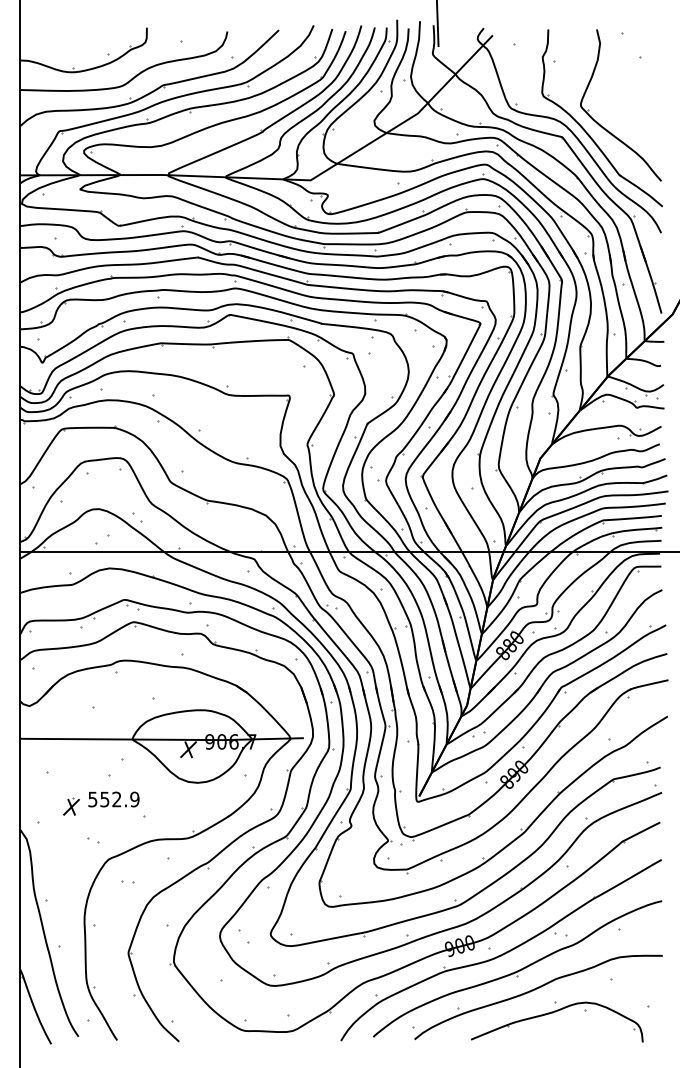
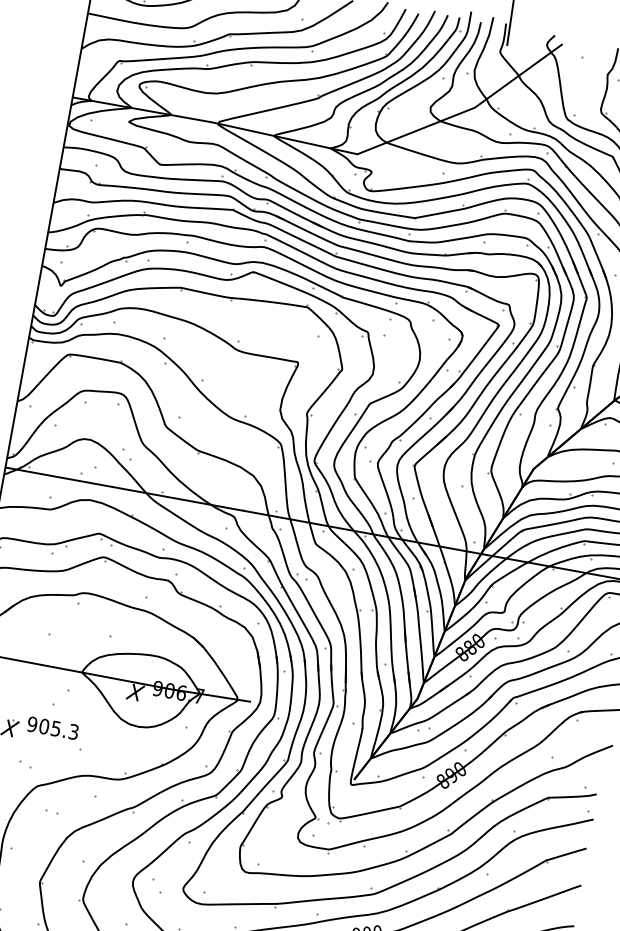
text: (113, 799) -> (52, 728), 552.9 -> 905.3

